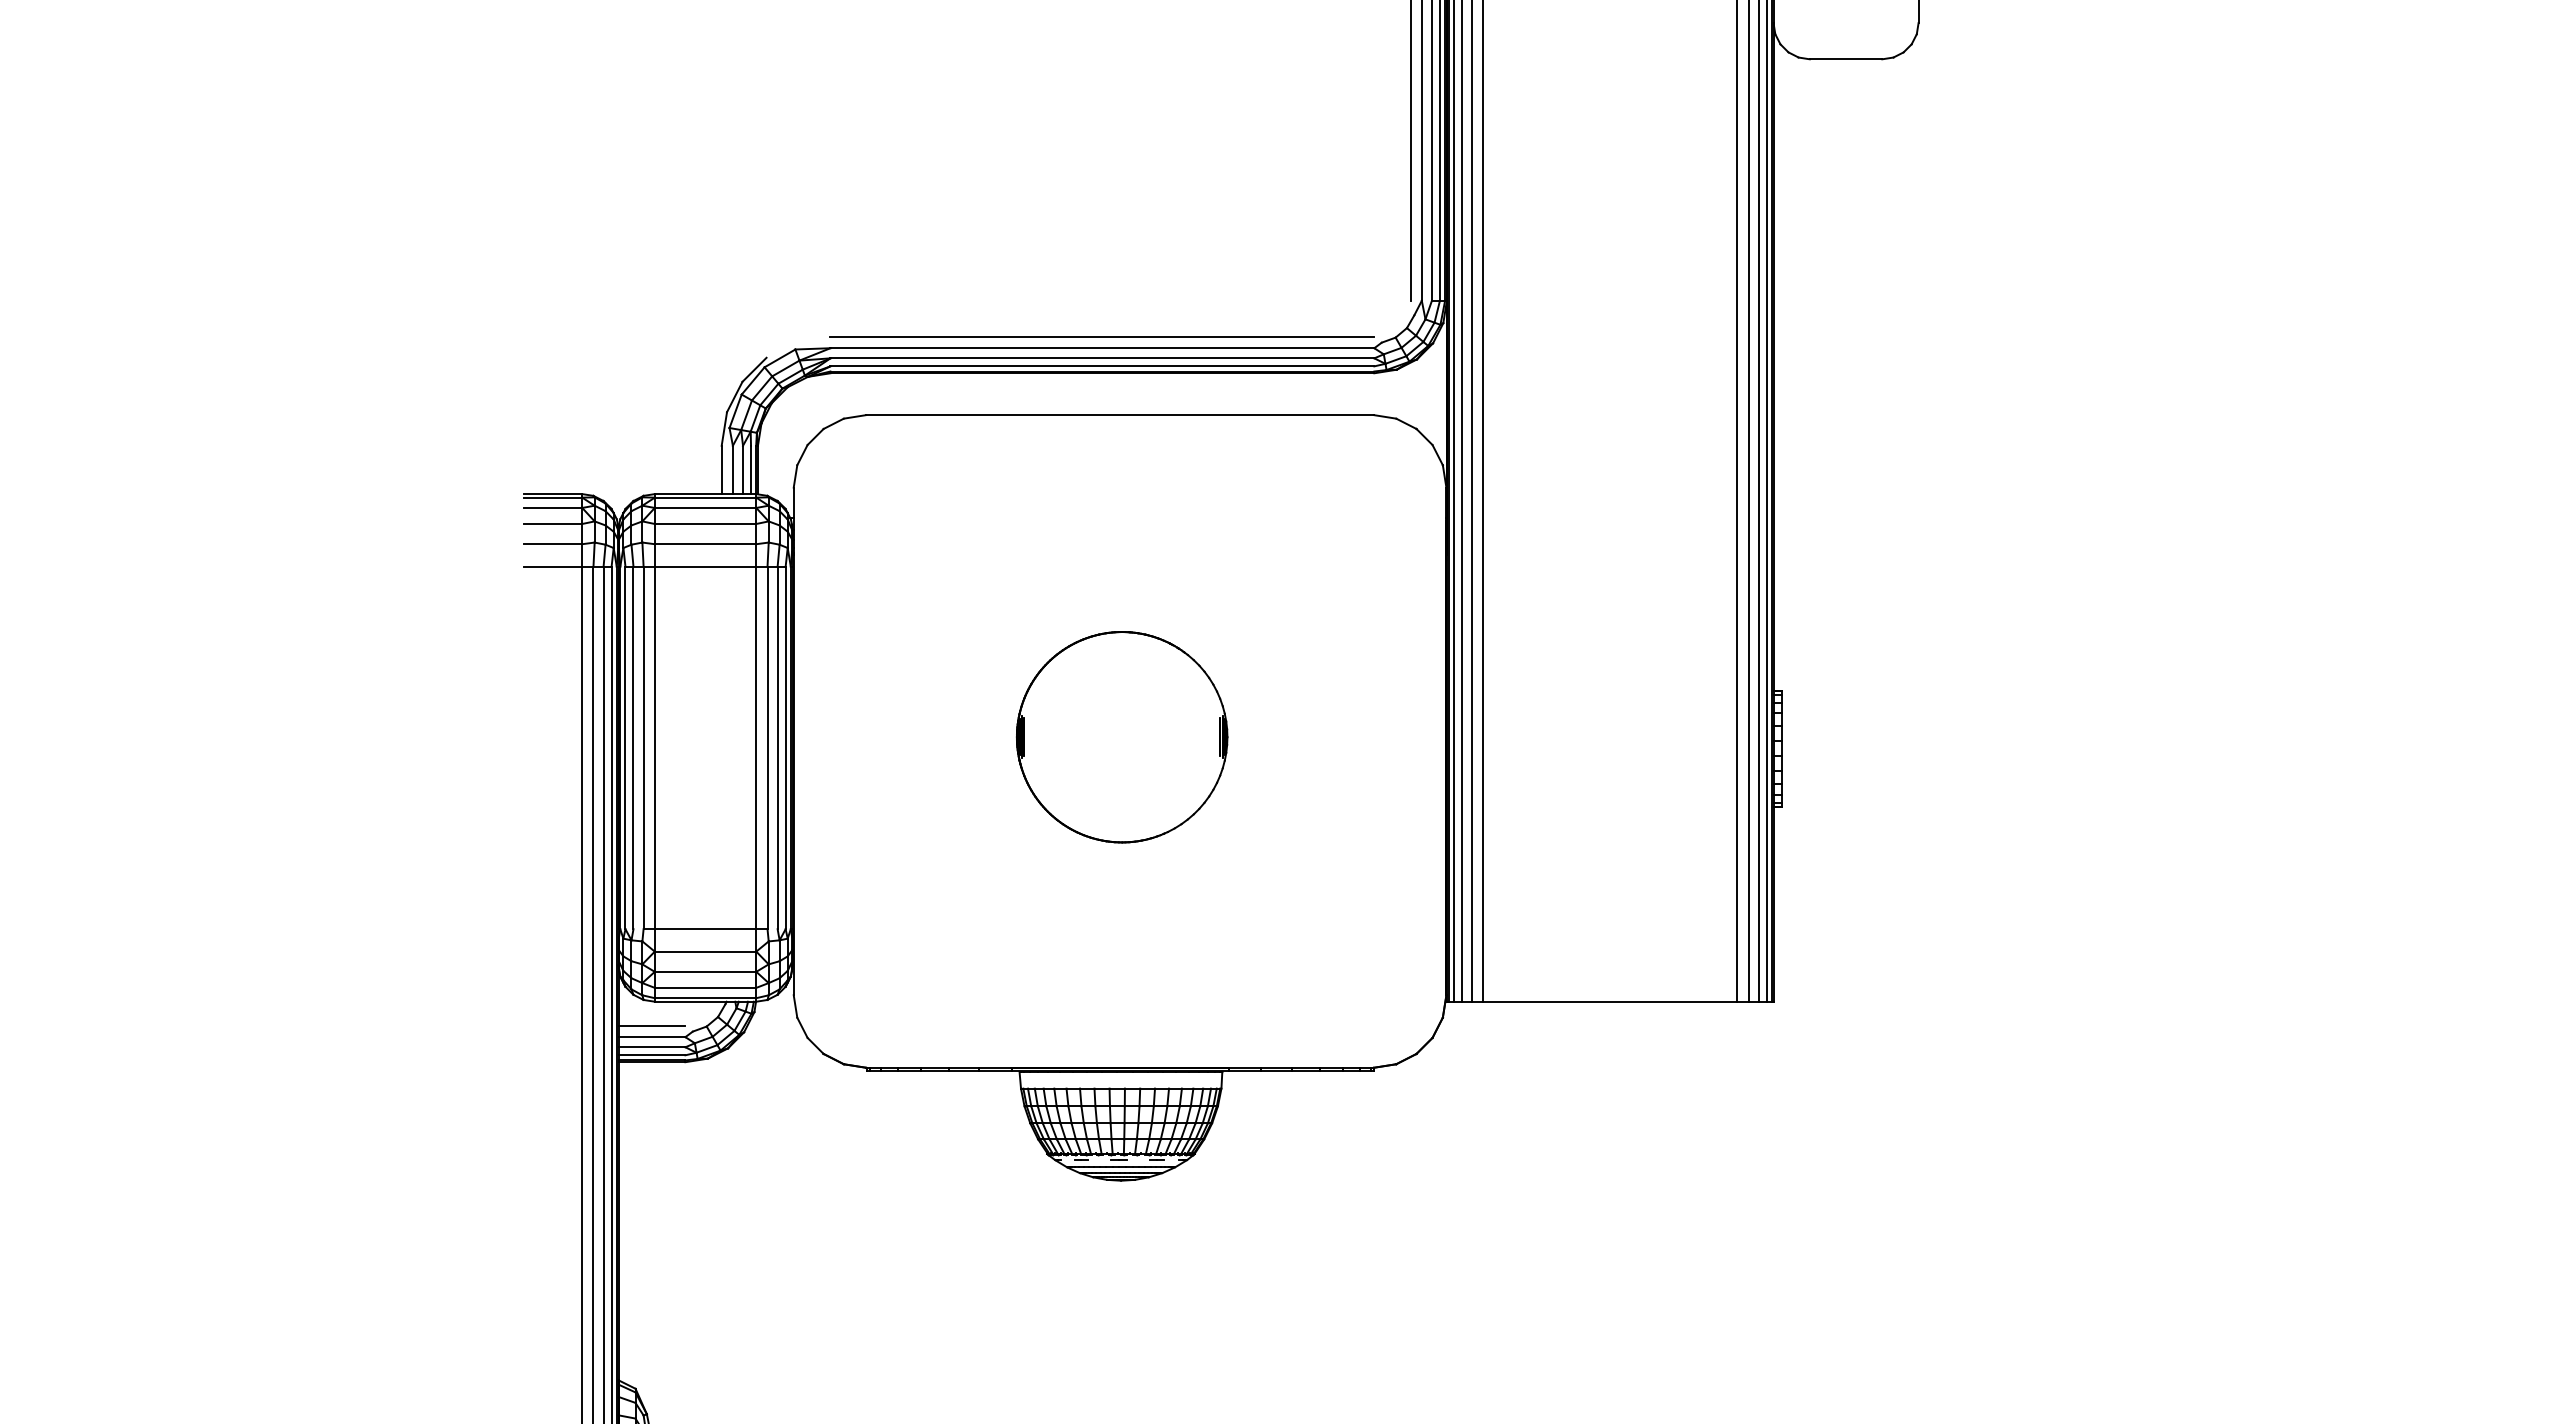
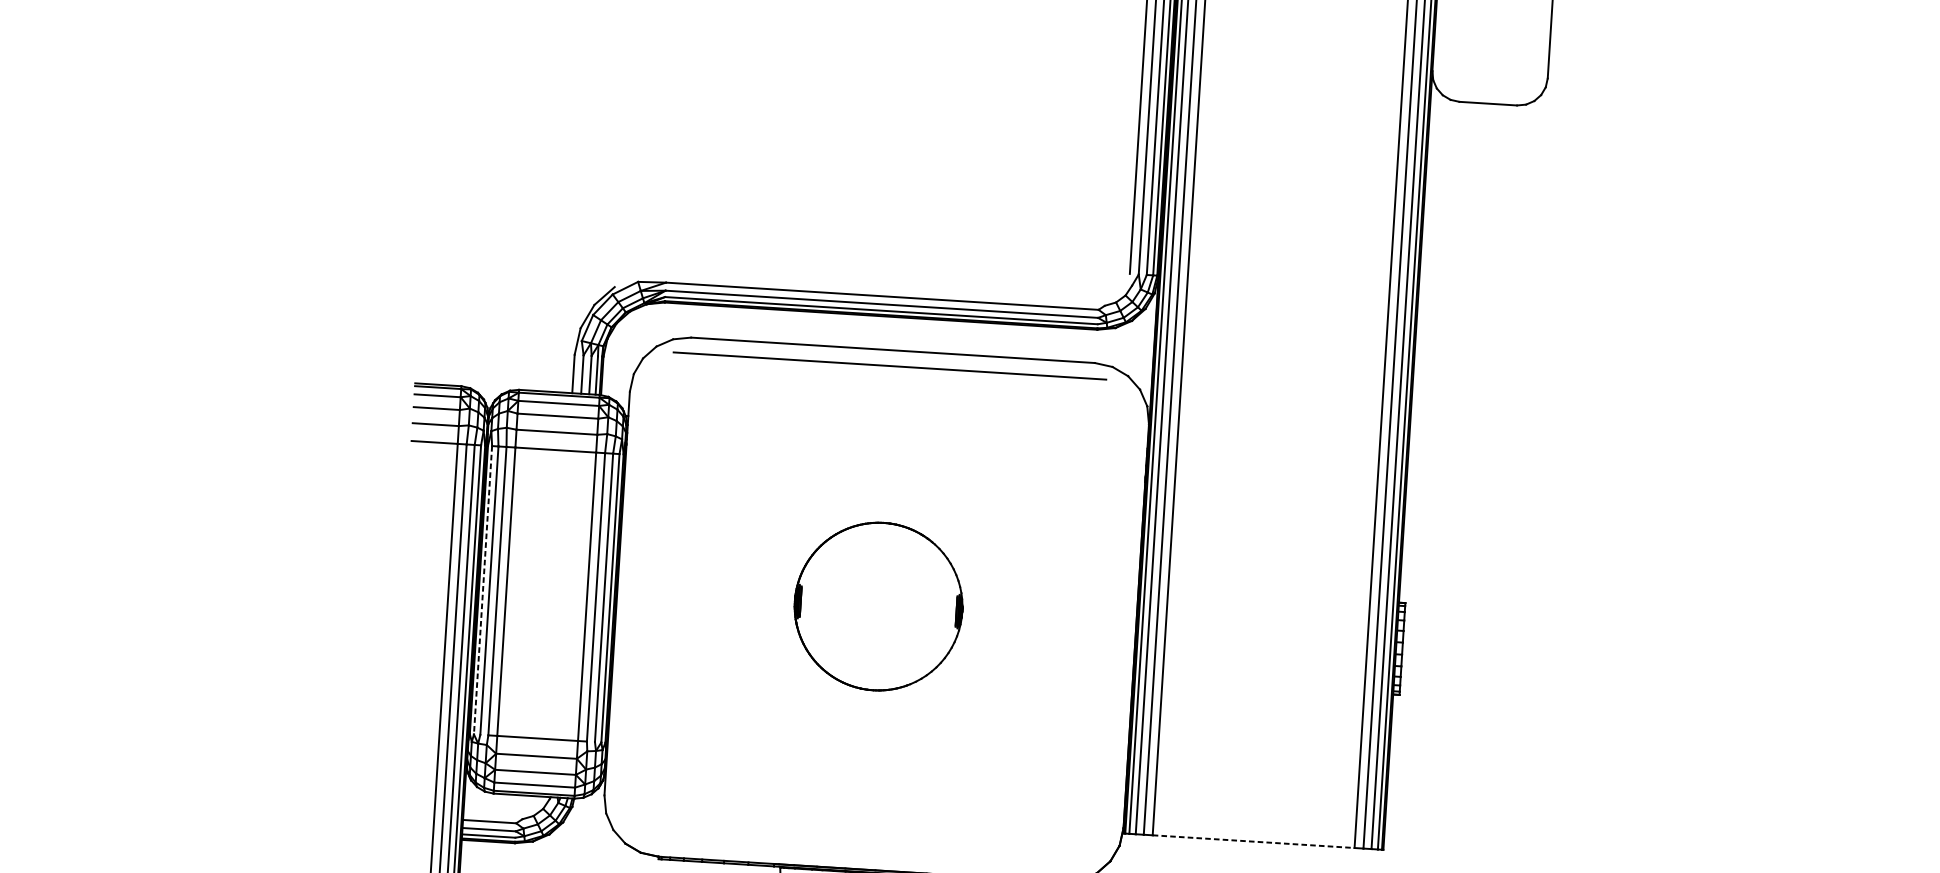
line: (1101, 336) -> (889, 365), moved
line: (625, 748) -> (483, 590), solid -> dashed
line: (1610, 1002) -> (1253, 842), solid -> dashed
line: (651, 1025) -> (489, 812), removed

